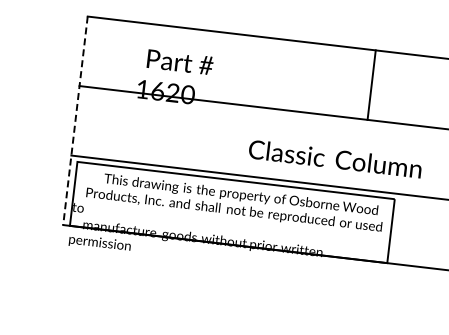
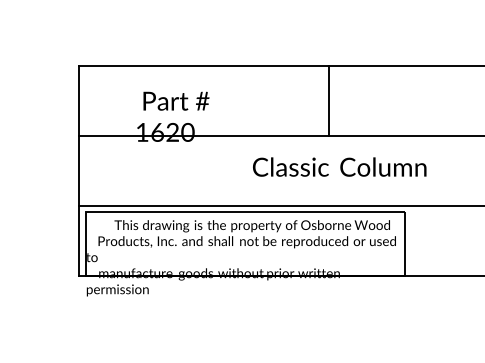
line: (372, 85) -> (329, 101), moved
line: (75, 120) -> (79, 171), dashed -> solid
text: (335, 158) -> (339, 166), moved

